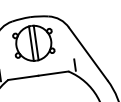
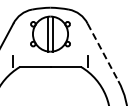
line: (88, 54) -> (103, 52), solid -> dashed

